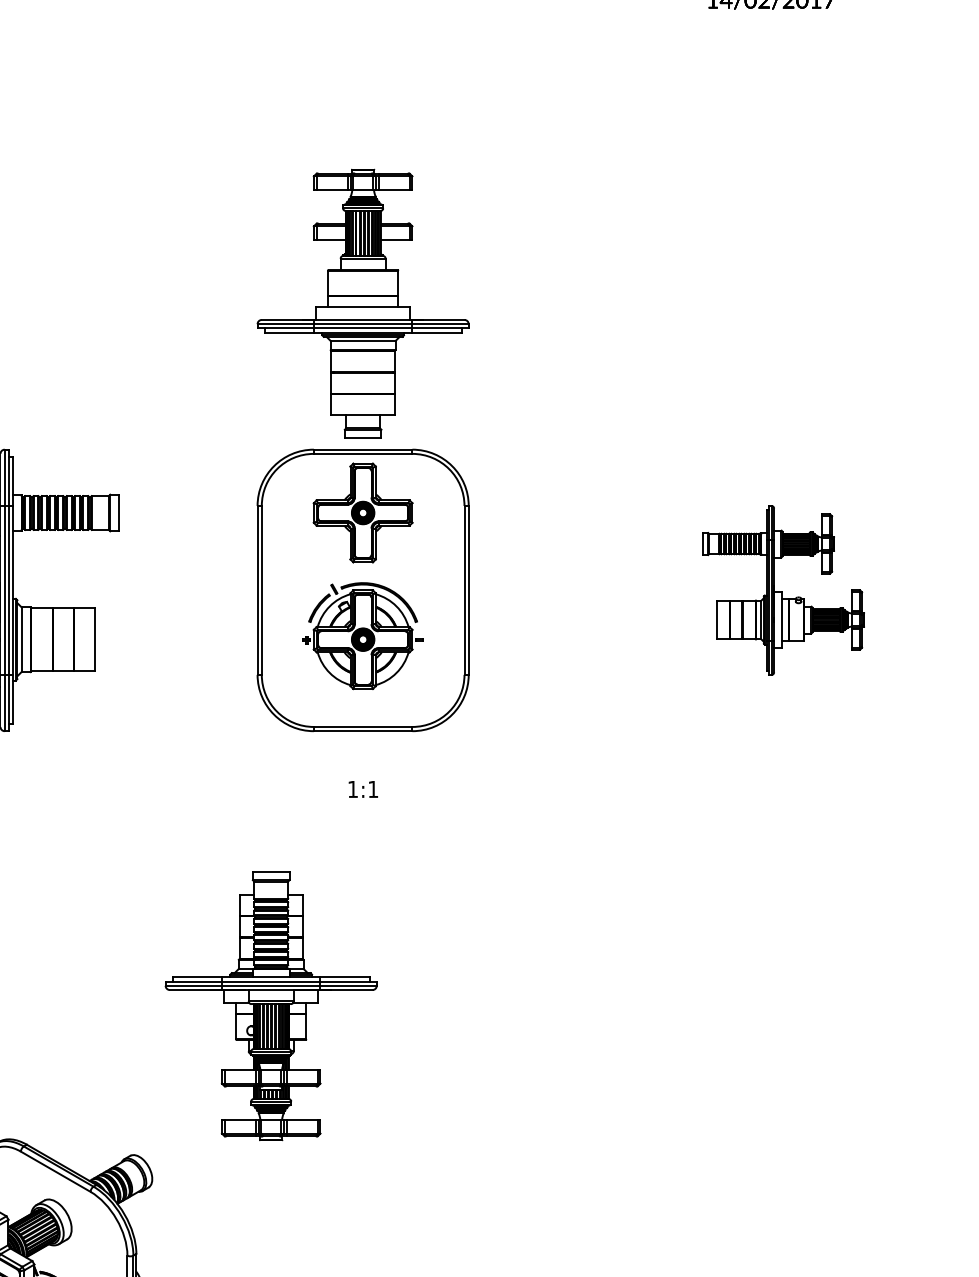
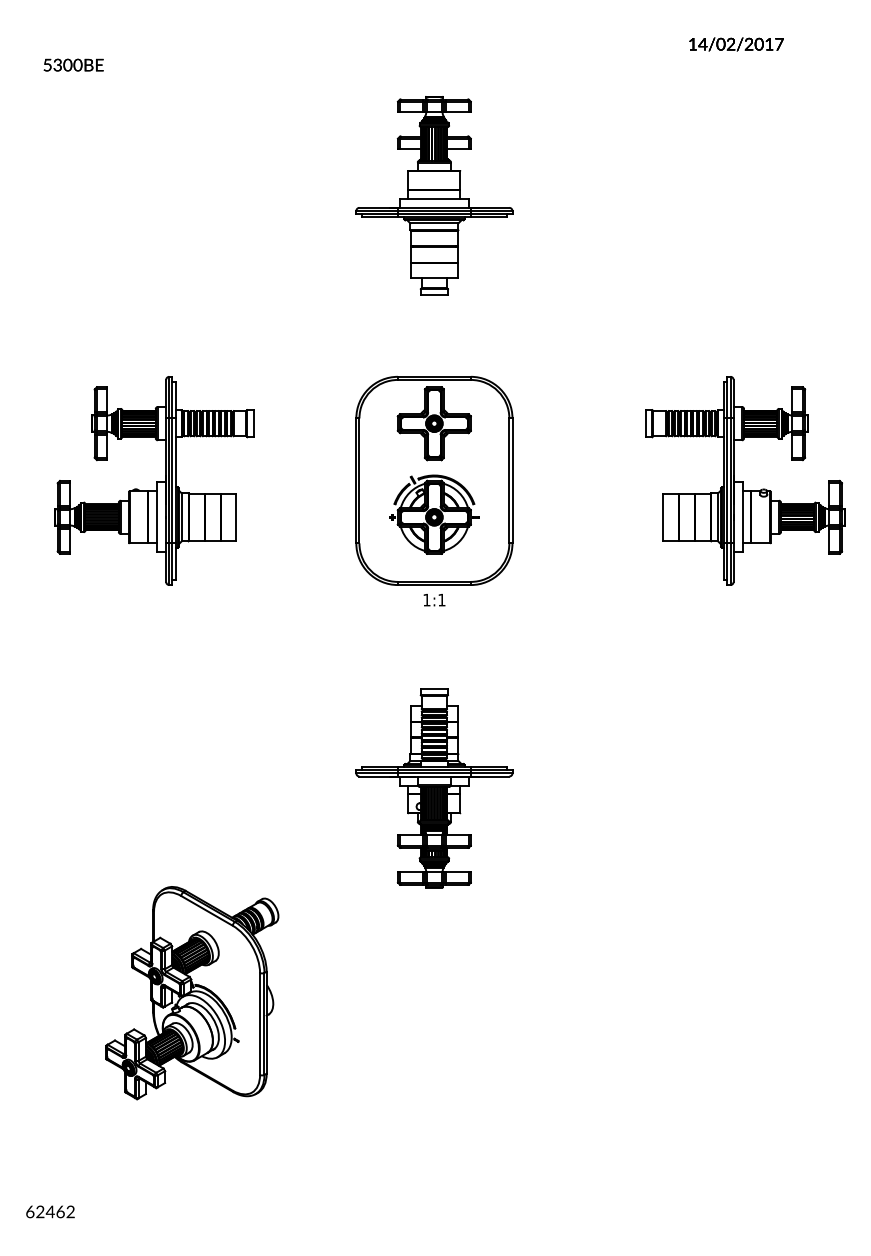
part: (363, 303) -> (434, 195), moved
part: (783, 589) -> (745, 480), size x1.67
text: (363, 789) -> (434, 600), moved
part: (271, 1006) -> (434, 788), moved

